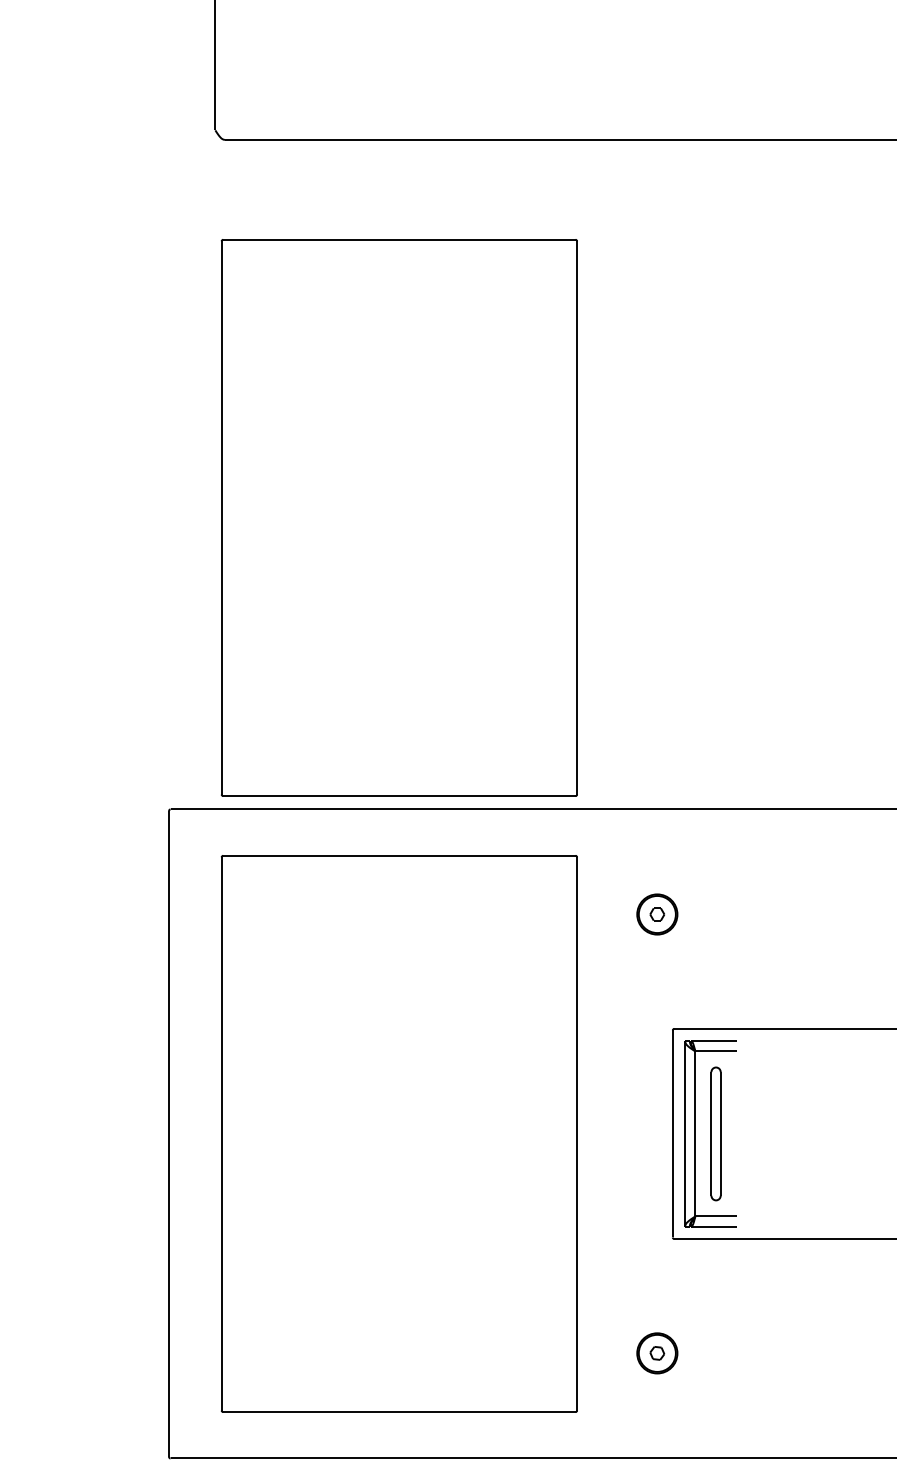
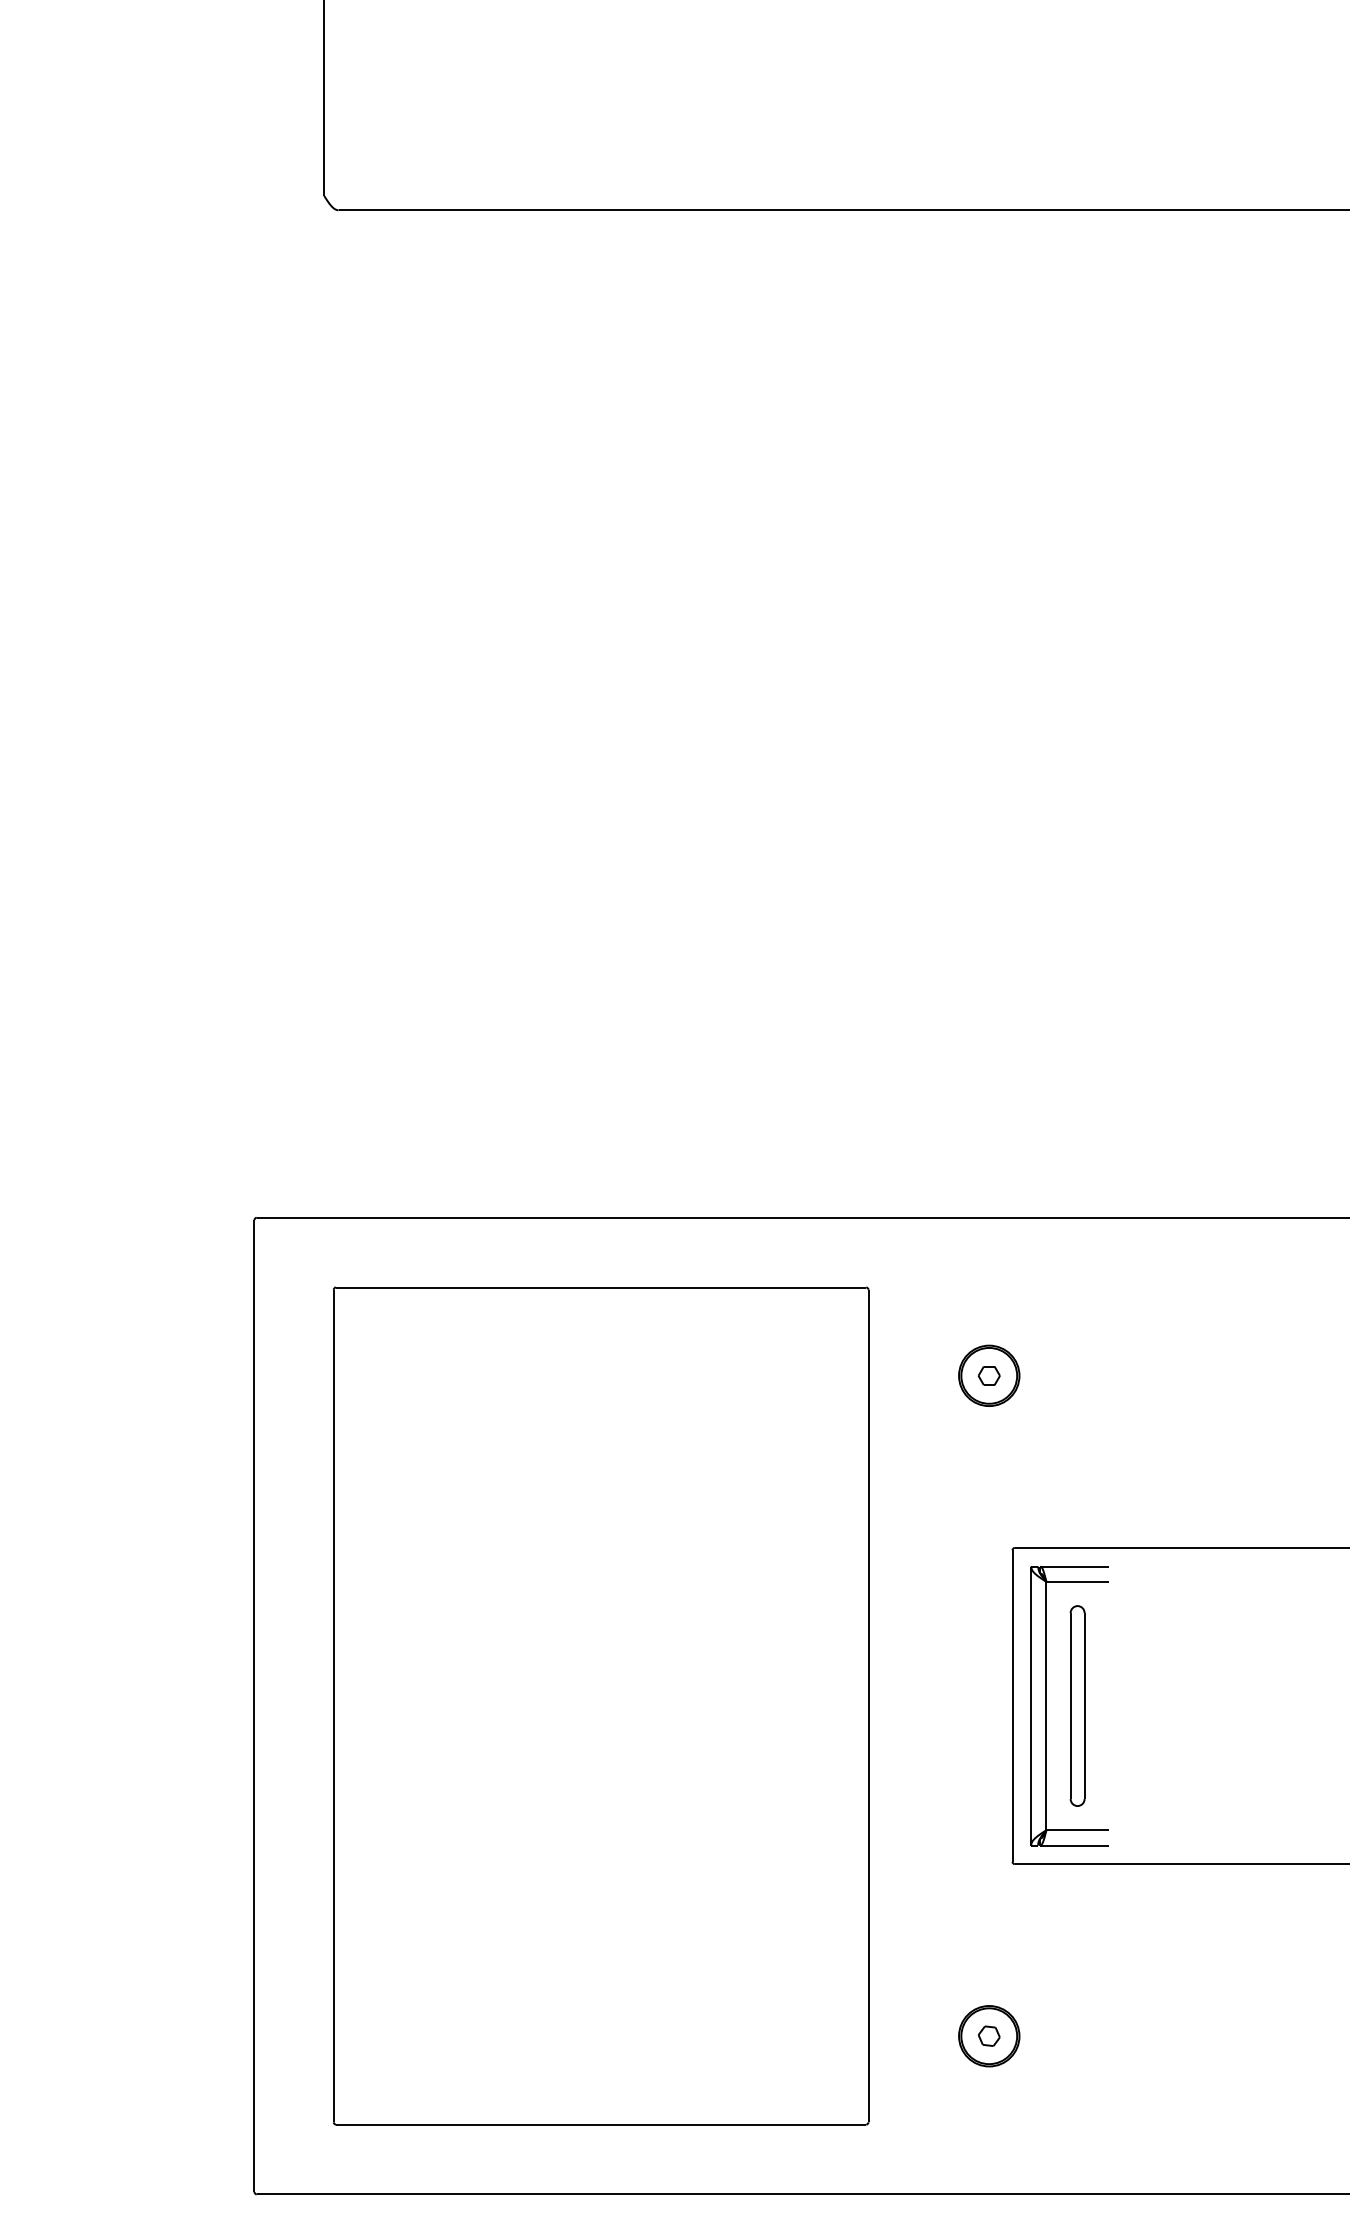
part: (398, 517) -> (599, 778), removed

